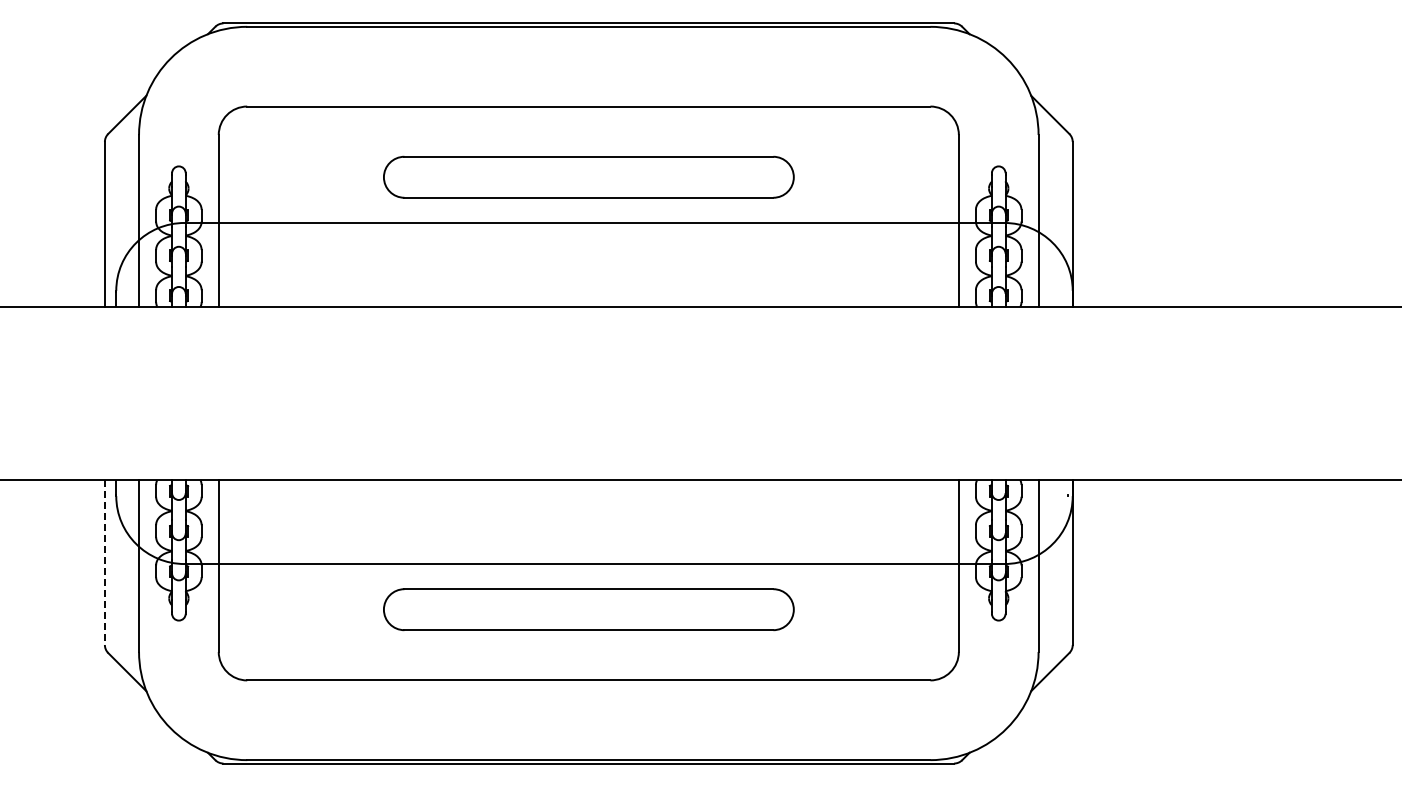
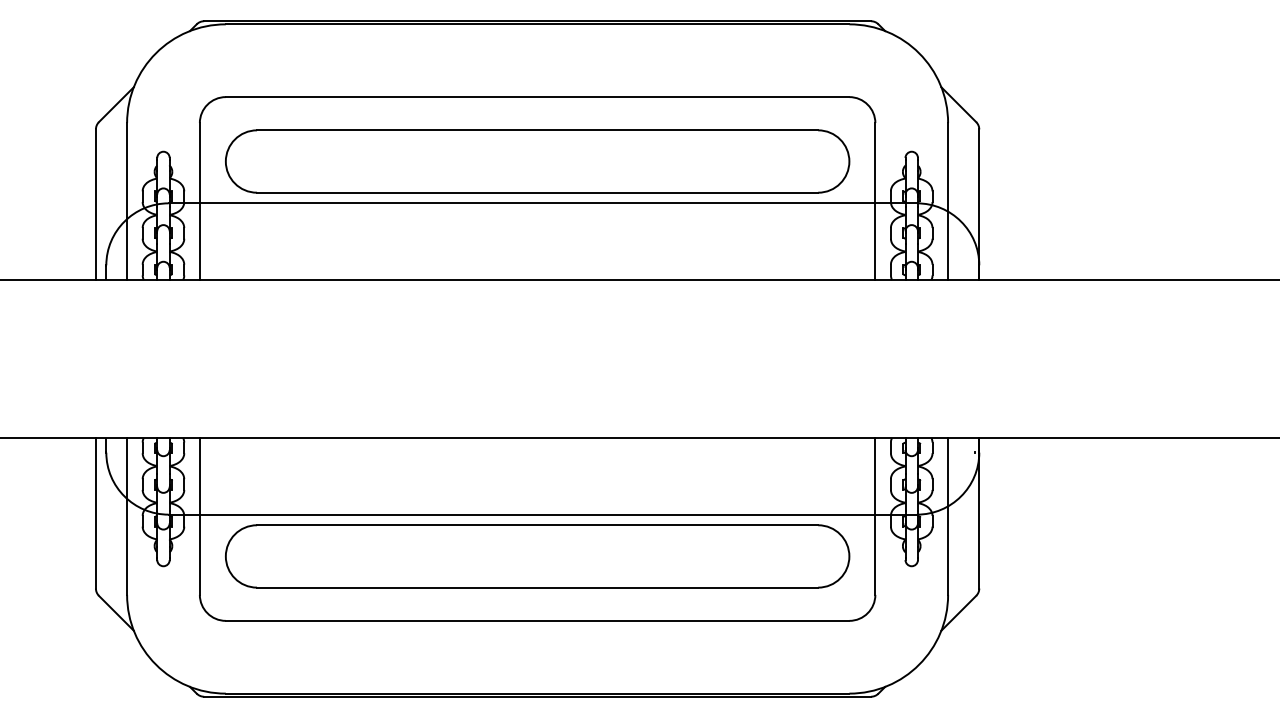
part: (588, 177) -> (537, 161), size x1.67
line: (104, 563) -> (95, 514), dashed -> solid
part: (588, 609) -> (537, 556), size x1.67

